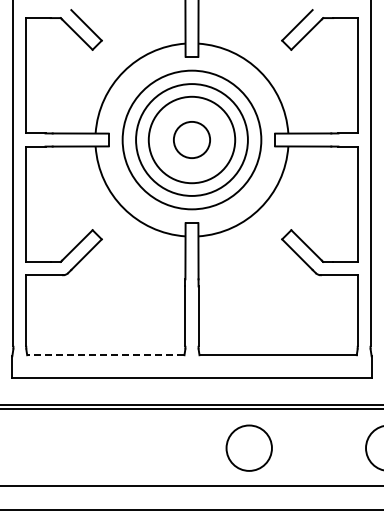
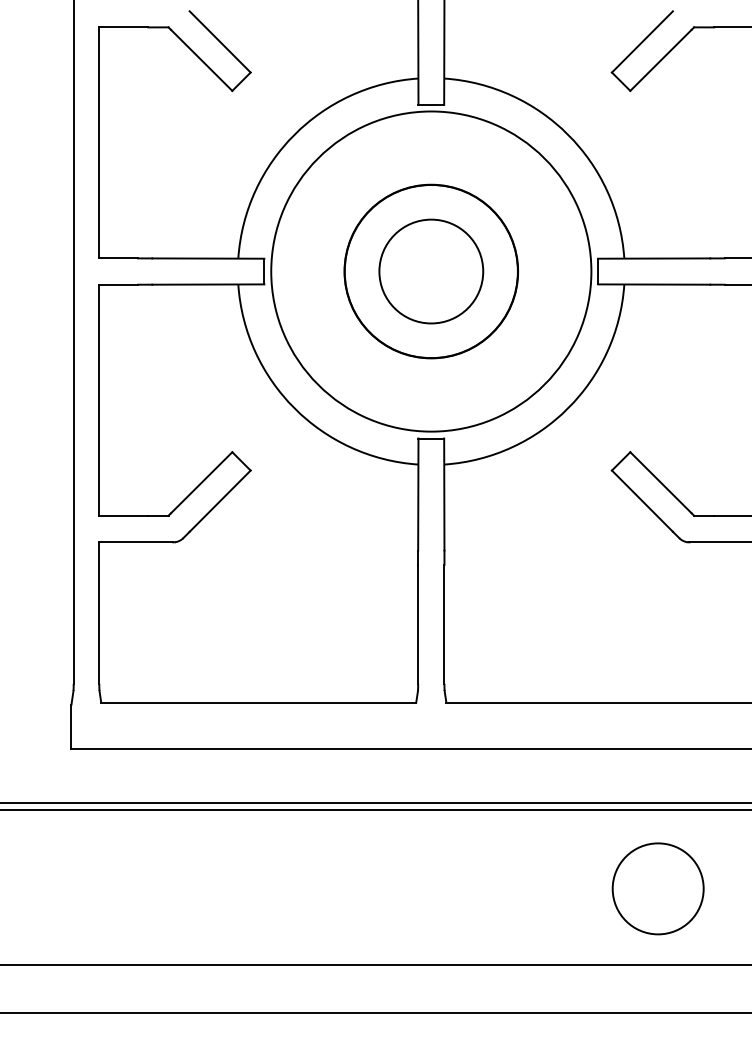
circle: (191, 139) -> (430, 270), size x0.62
circle: (191, 139) -> (430, 270), size x1.43
circle: (191, 139) -> (430, 270), size x1.43
line: (105, 355) -> (258, 703), dashed -> solid
circle: (248, 447) -> (656, 887), moved

